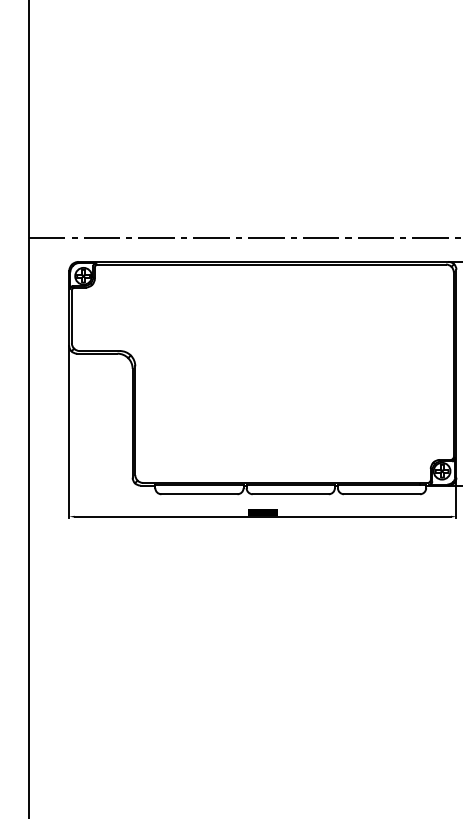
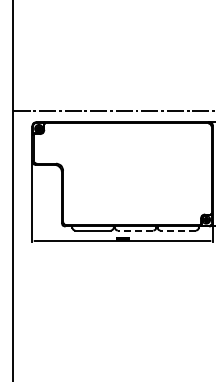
line: (290, 494) -> (135, 230), solid -> dashed
line: (382, 494) -> (178, 230), solid -> dashed

